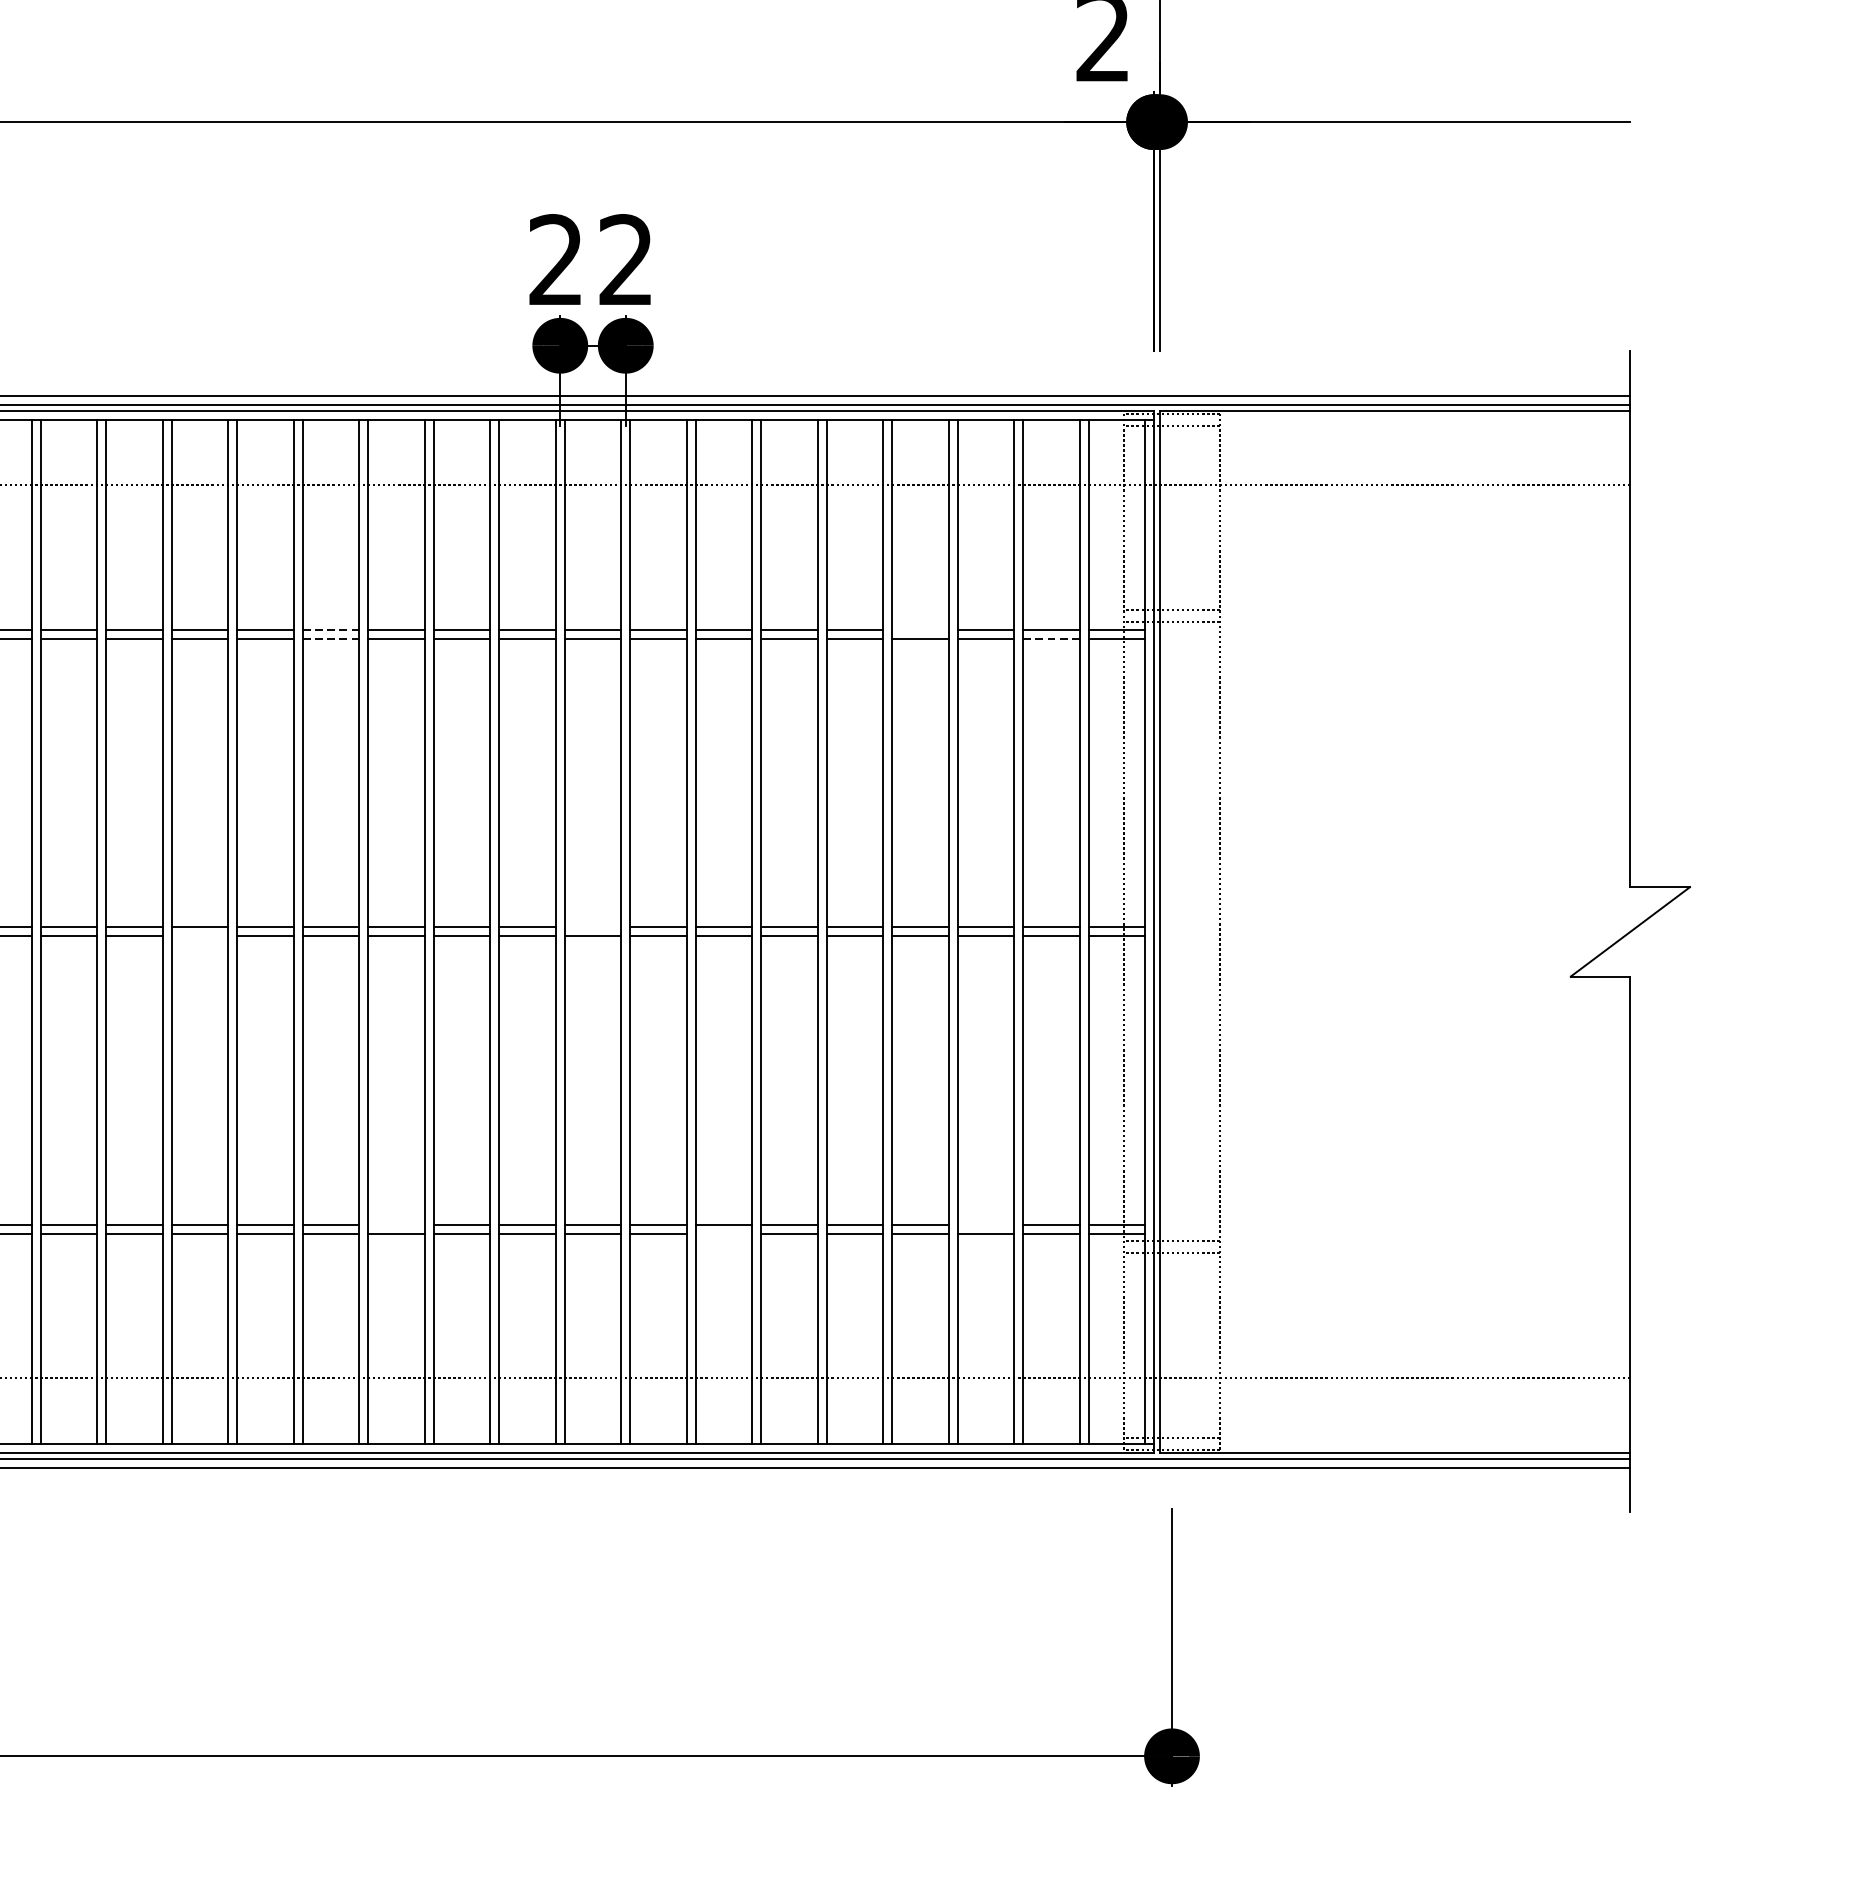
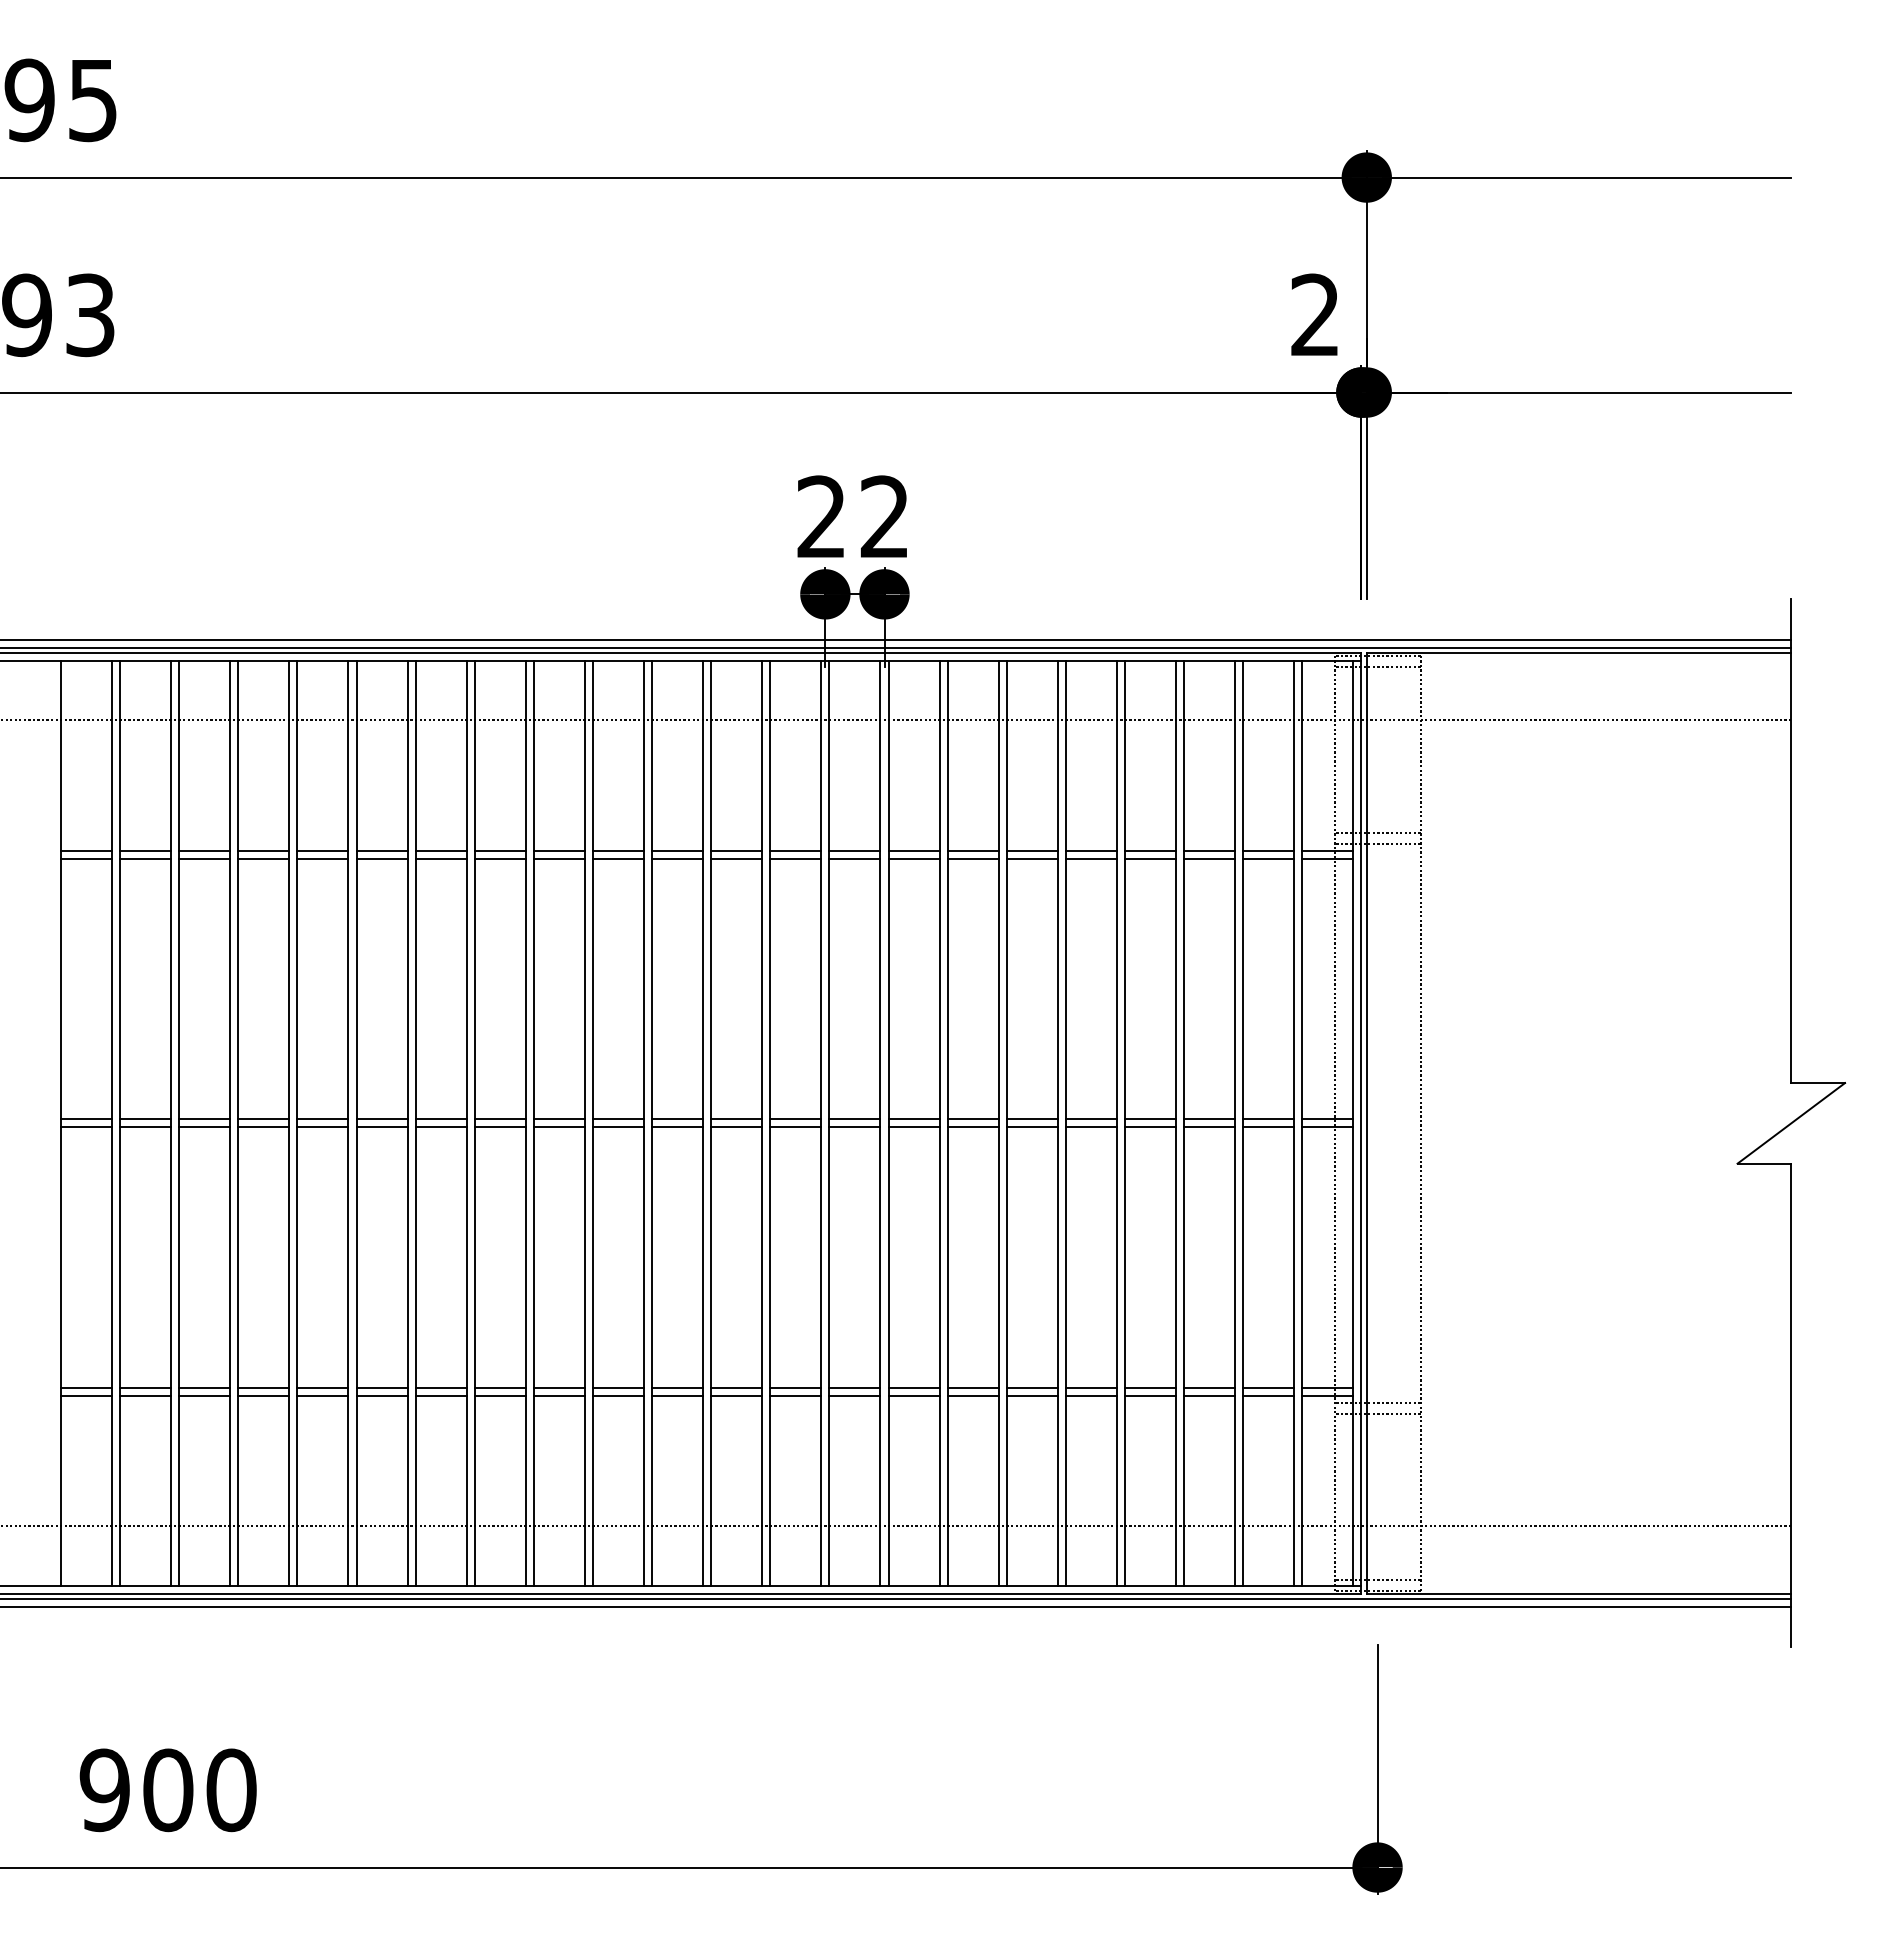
line: (331, 629) -> (618, 850), dashed -> solid
line: (920, 629) -> (1150, 850), added
line: (331, 638) -> (618, 858), dashed -> solid
line: (1051, 638) -> (1268, 858), dashed -> solid
line: (592, 927) -> (854, 1119), added
line: (199, 936) -> (499, 1127), added
line: (396, 1225) -> (677, 1388), added
line: (985, 1225) -> (1209, 1388), added
line: (723, 1234) -> (972, 1396), added

